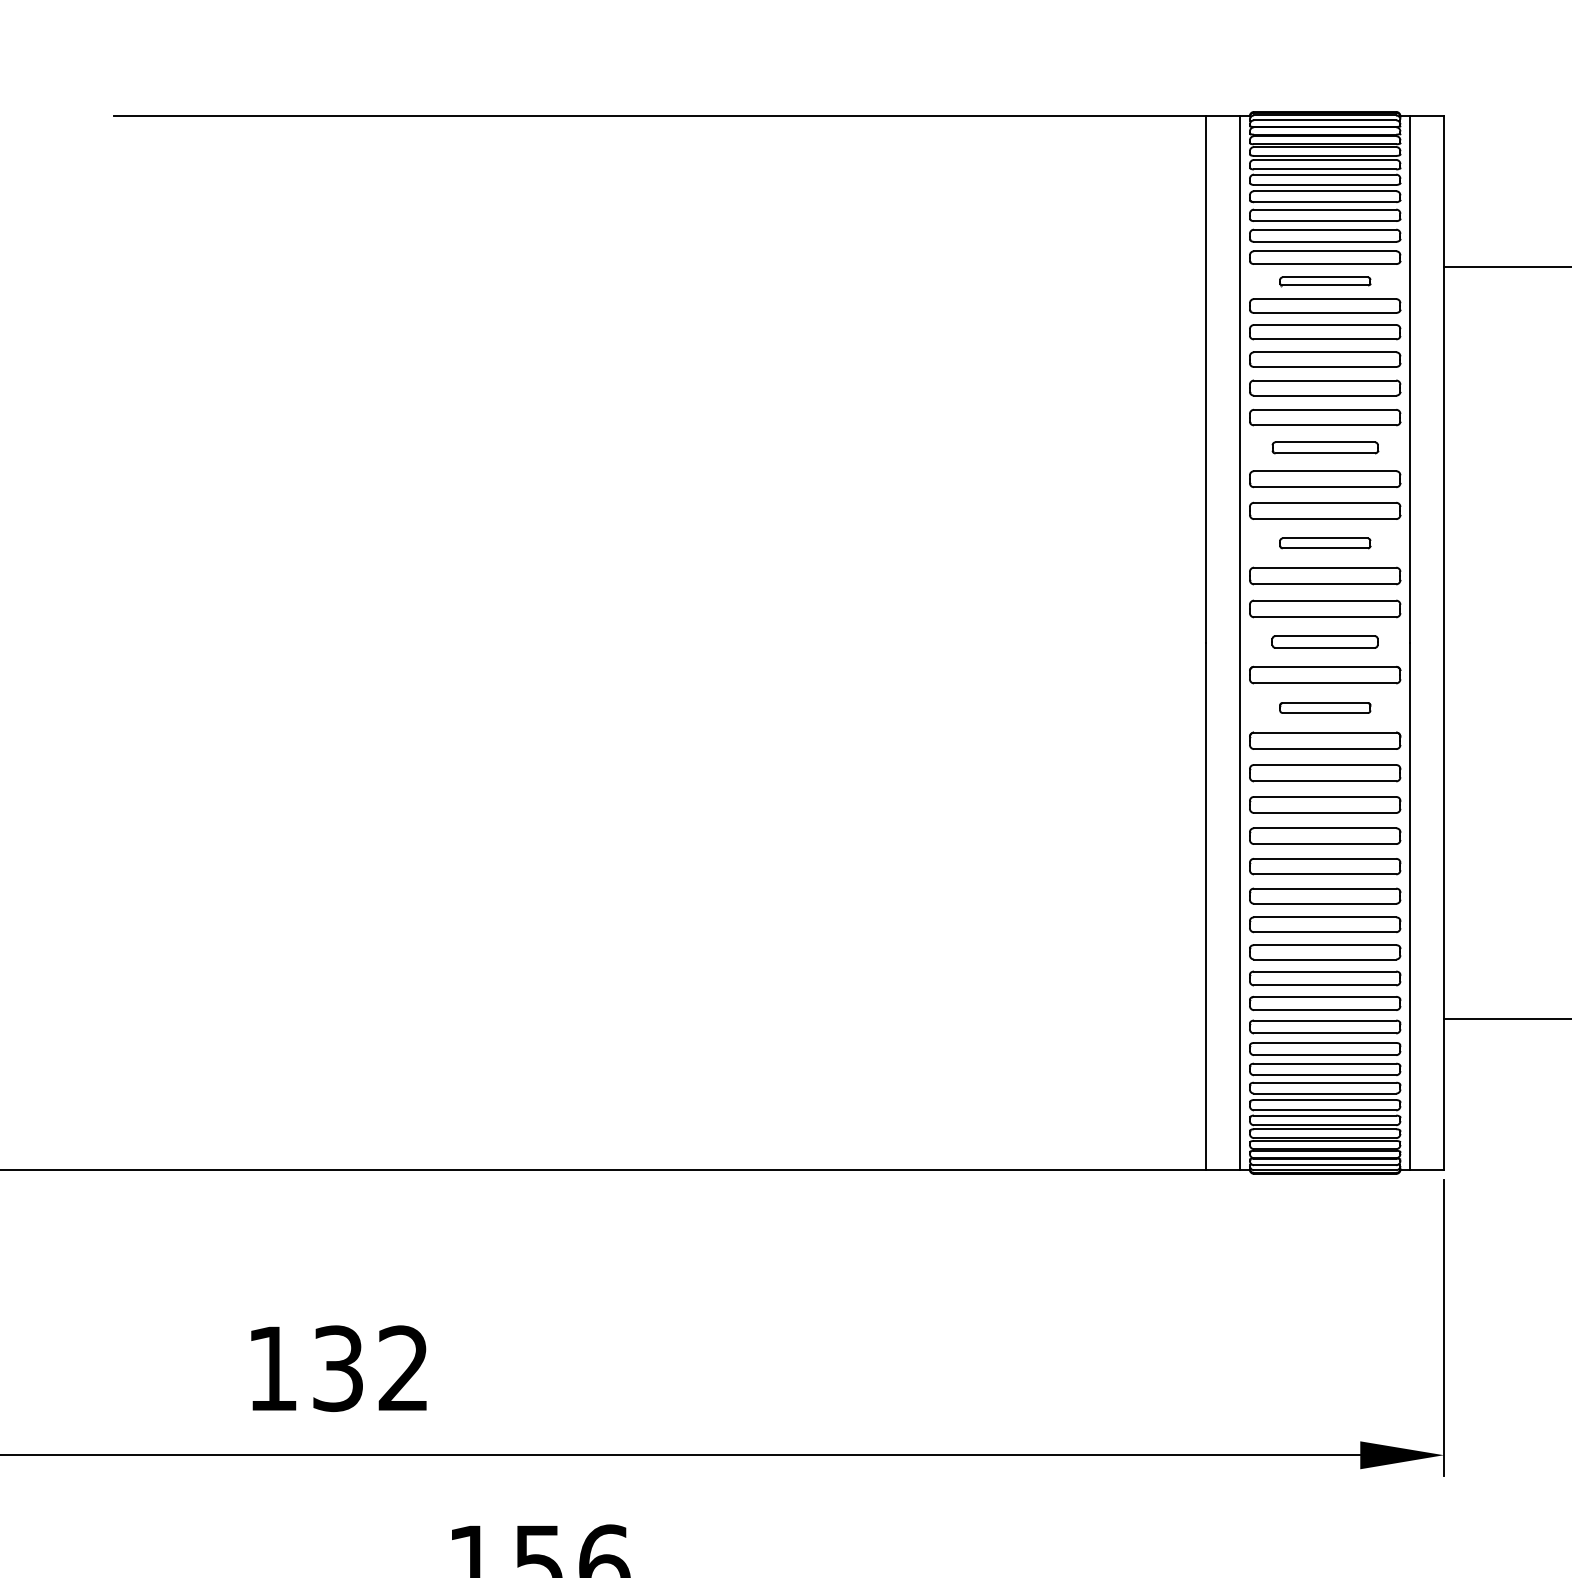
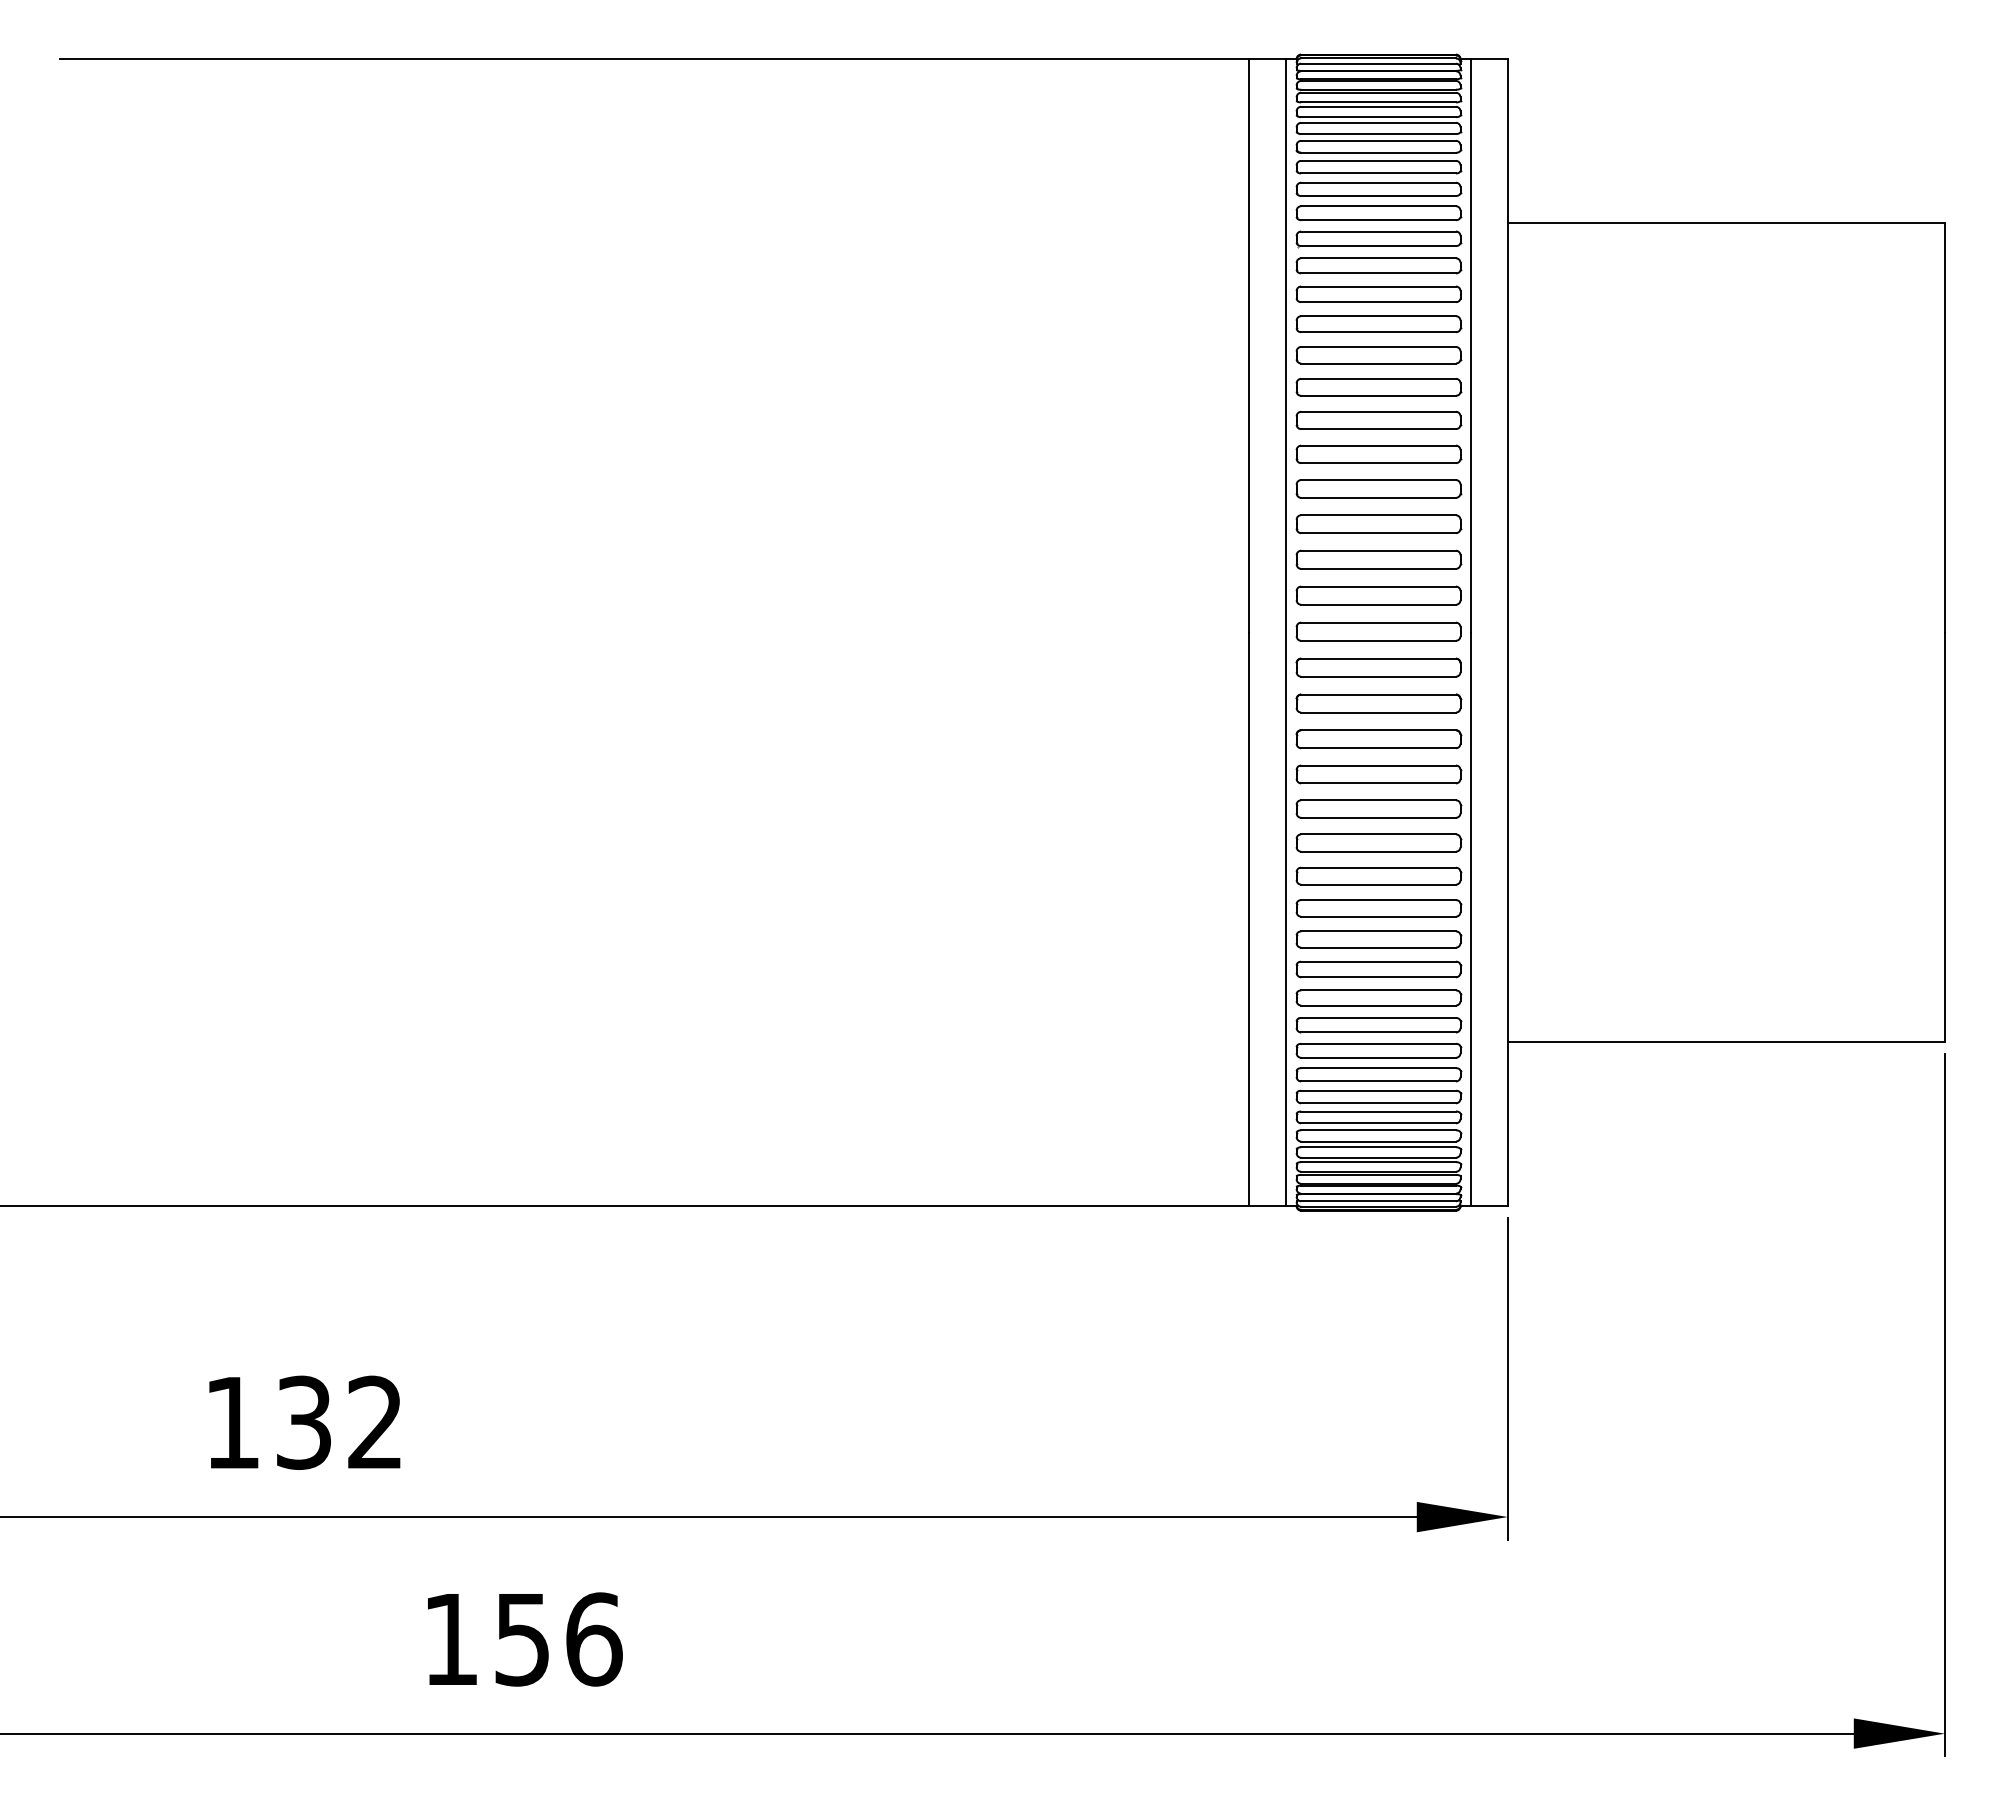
part: (1325, 281) -> (1378, 239), size x1.67
part: (1325, 447) -> (1378, 419), size x1.43
part: (1325, 543) -> (1378, 524), size x1.67
part: (1325, 641) -> (1378, 631), size x1.43
part: (1325, 708) -> (1378, 703), size x1.67

